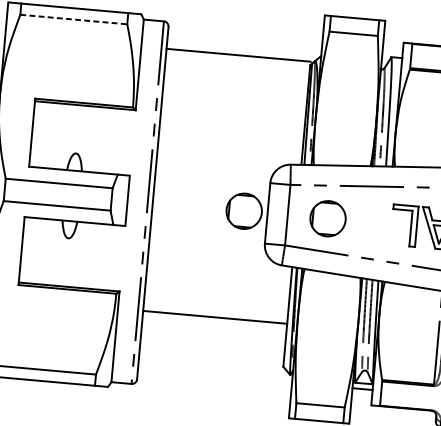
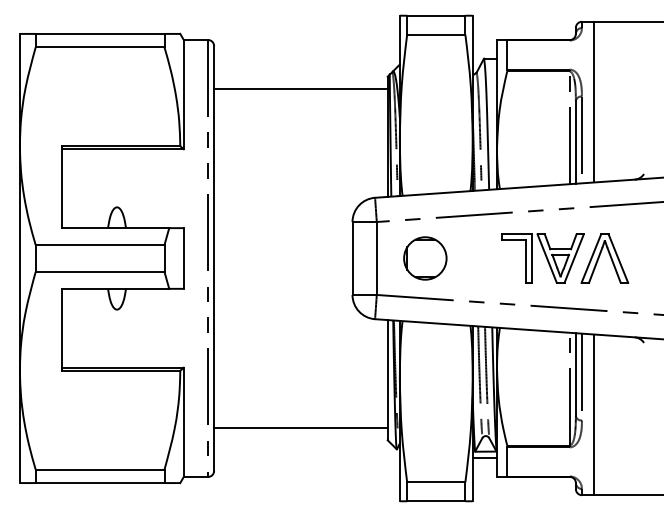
line: (74, 19) -> (100, 47), dashed -> solid
line: (238, 55) -> (300, 88), moved
part: (244, 211) -> (324, 258), removed
line: (214, 317) -> (300, 428), moved

